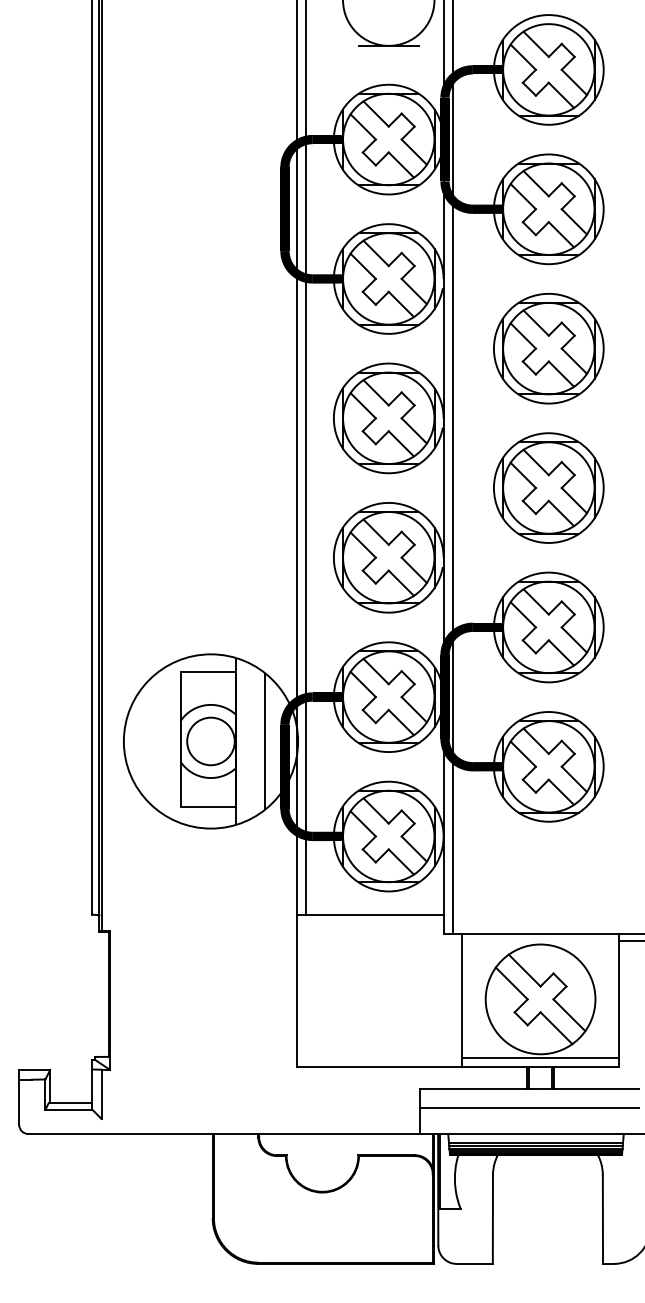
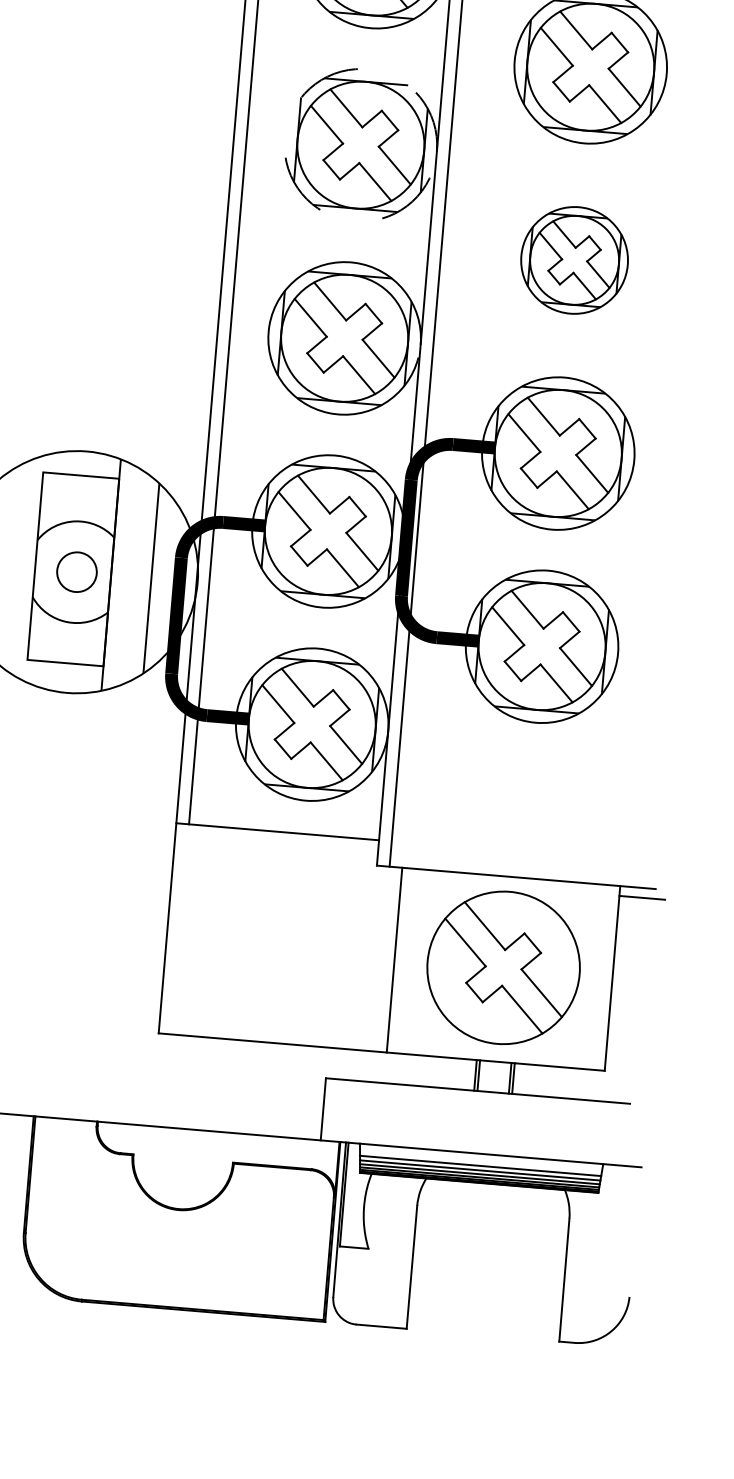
arc: (334, 413) -> (286, 132), solid -> dashed
part: (548, 487) -> (574, 259), size x0.7
circle: (210, 741) -> (76, 572), size x0.6
line: (540, 1057) -> (496, 1048), removed
line: (529, 1107) -> (475, 1116), removed

